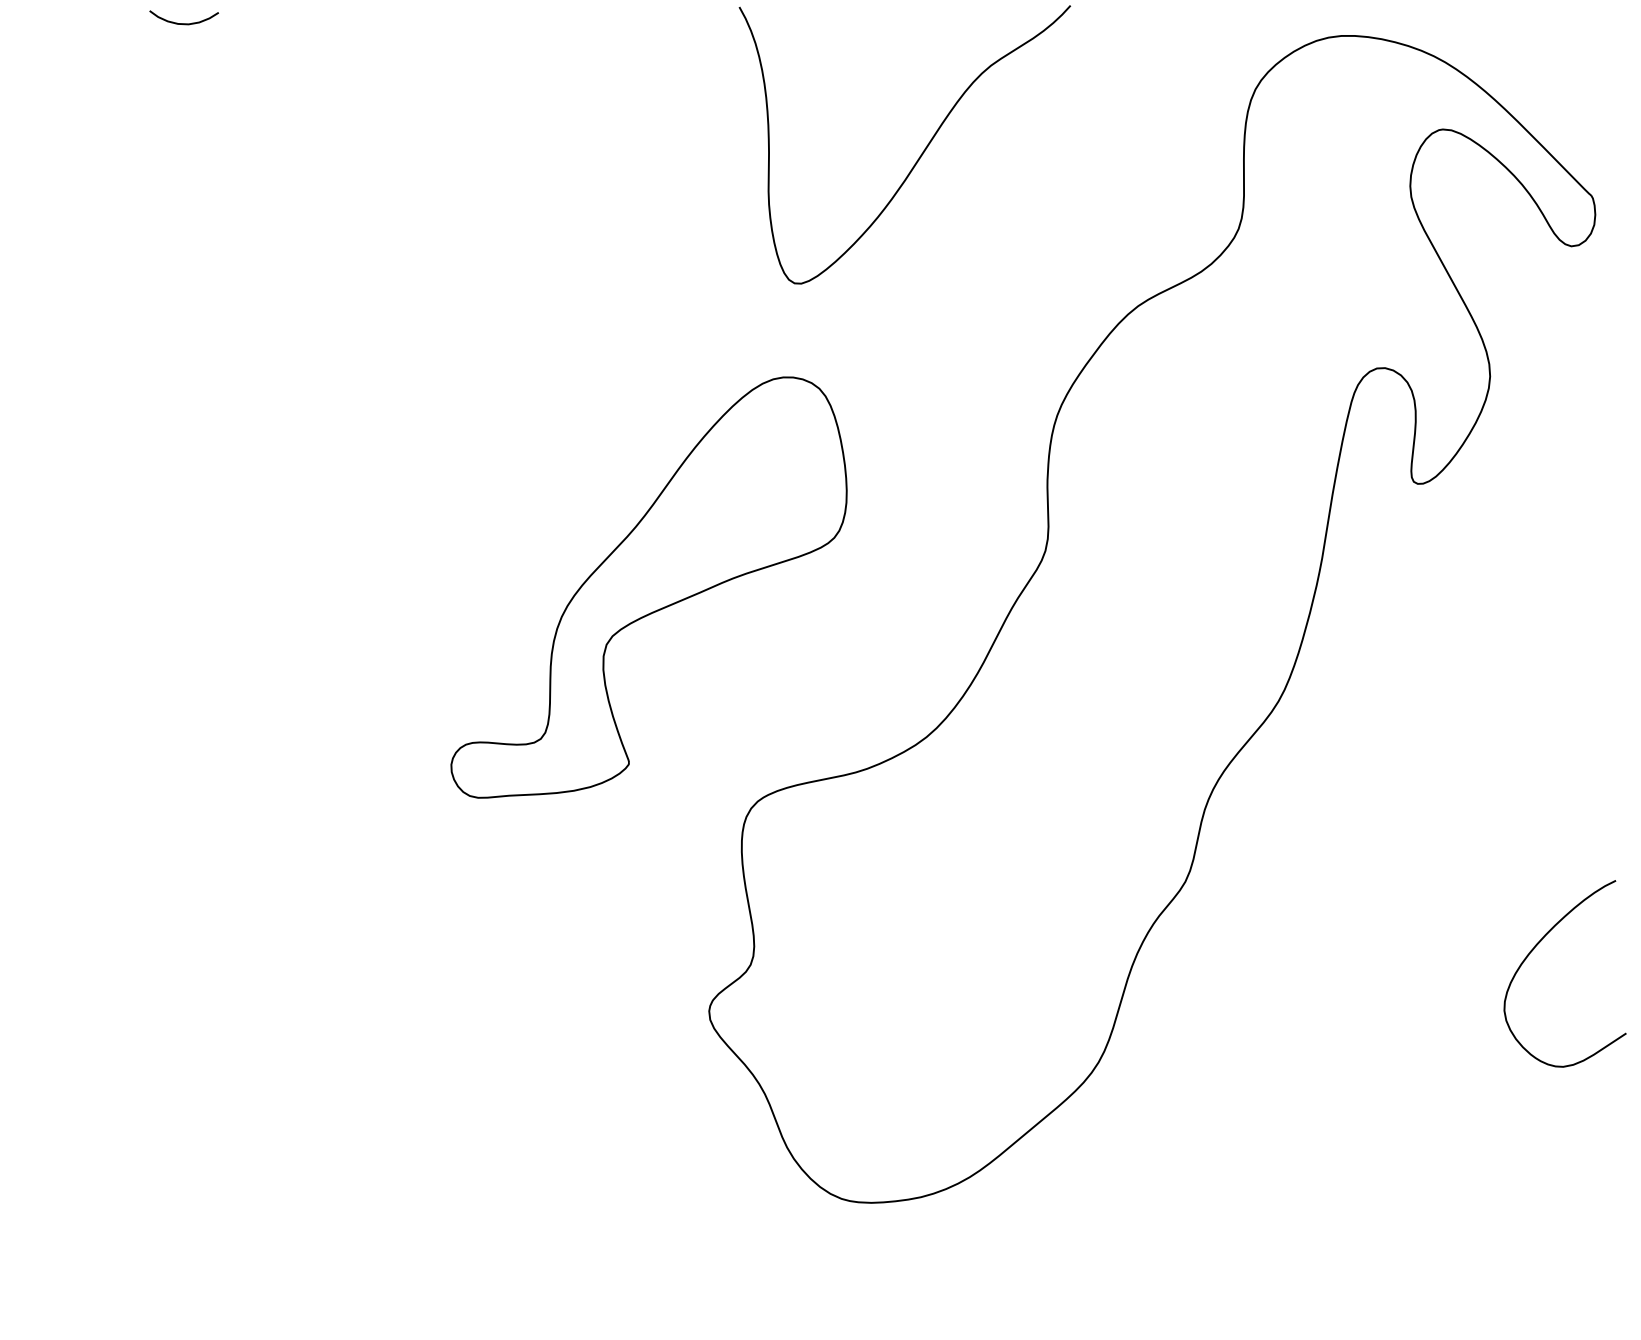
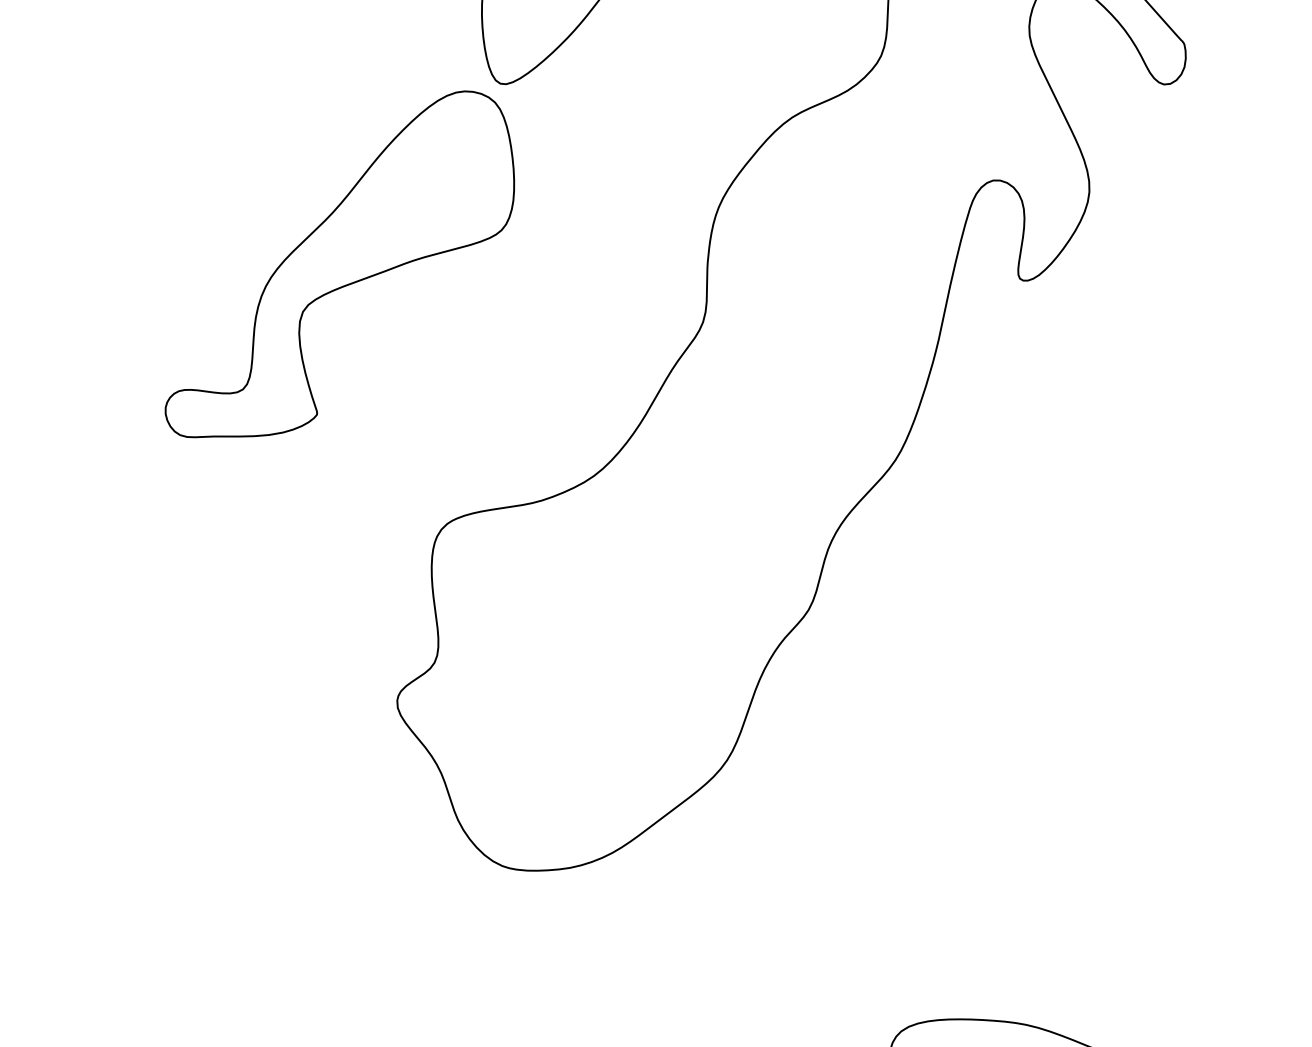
part: (648, 587) -> (341, 264), moved
curve: (1534, 949) -> (1103, 682), removed

